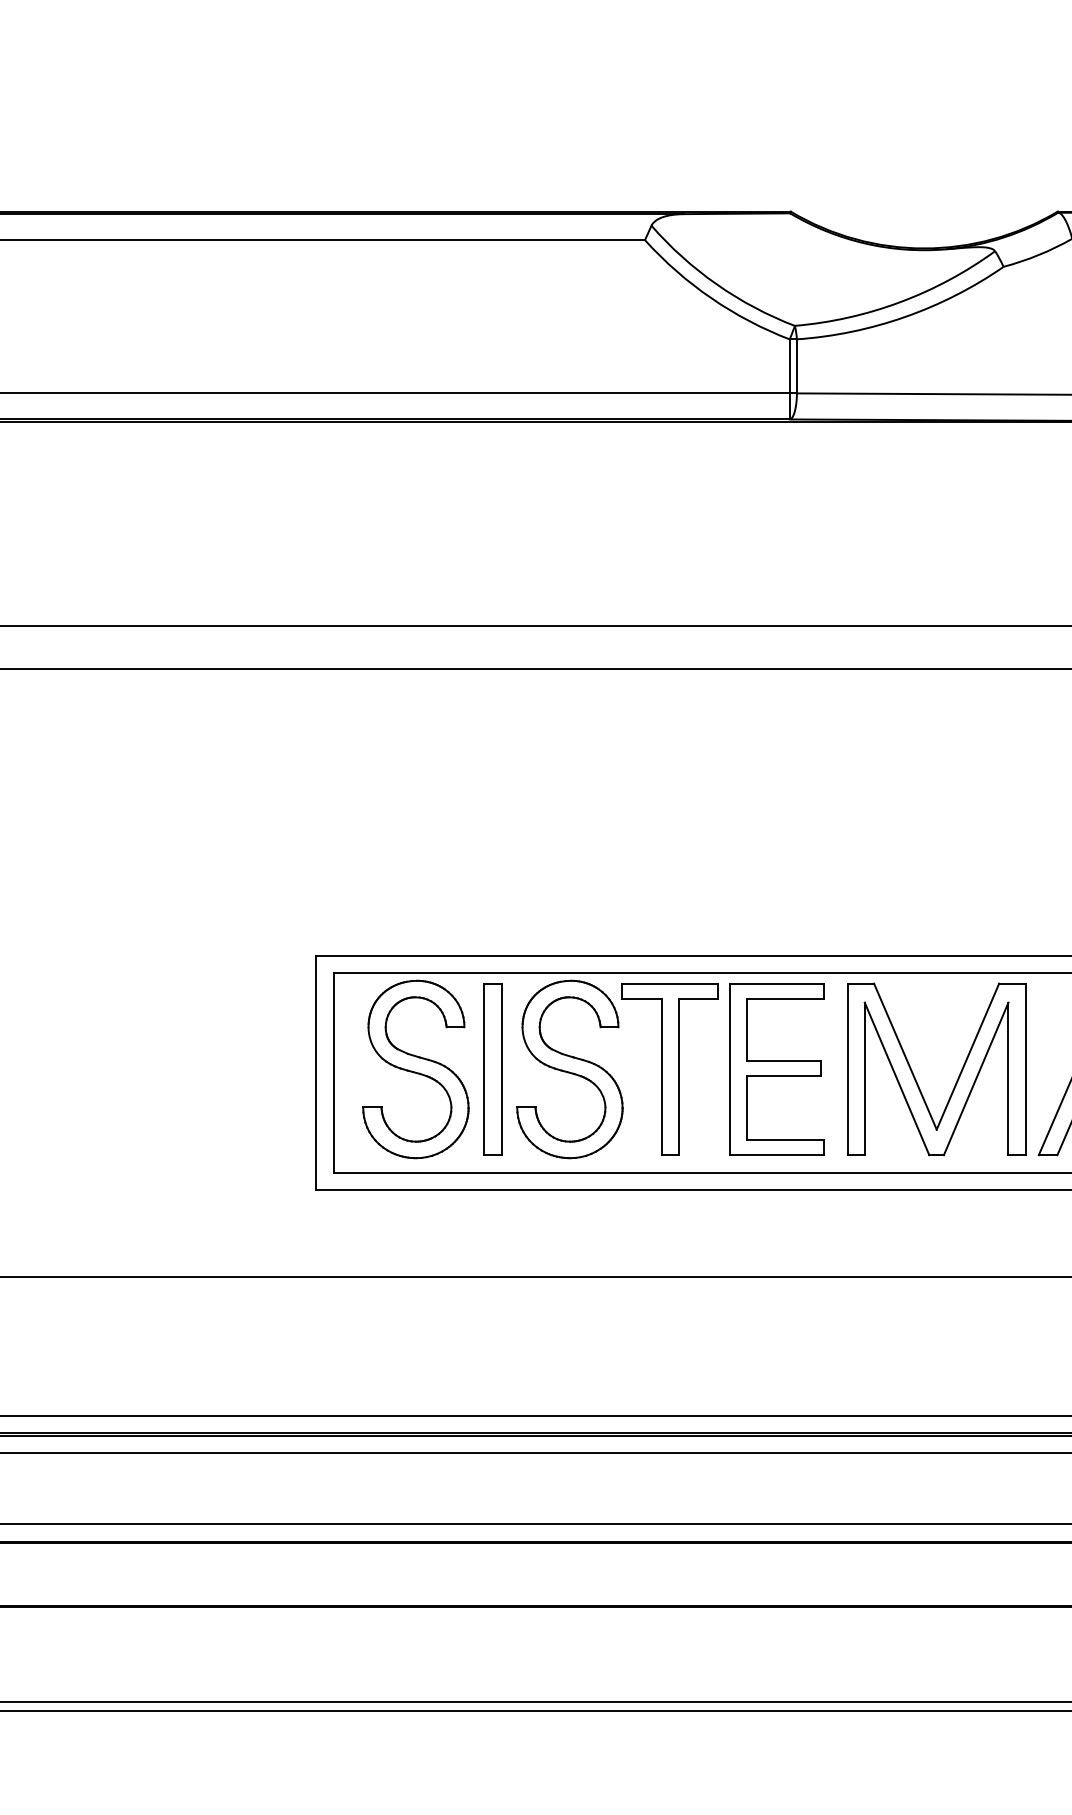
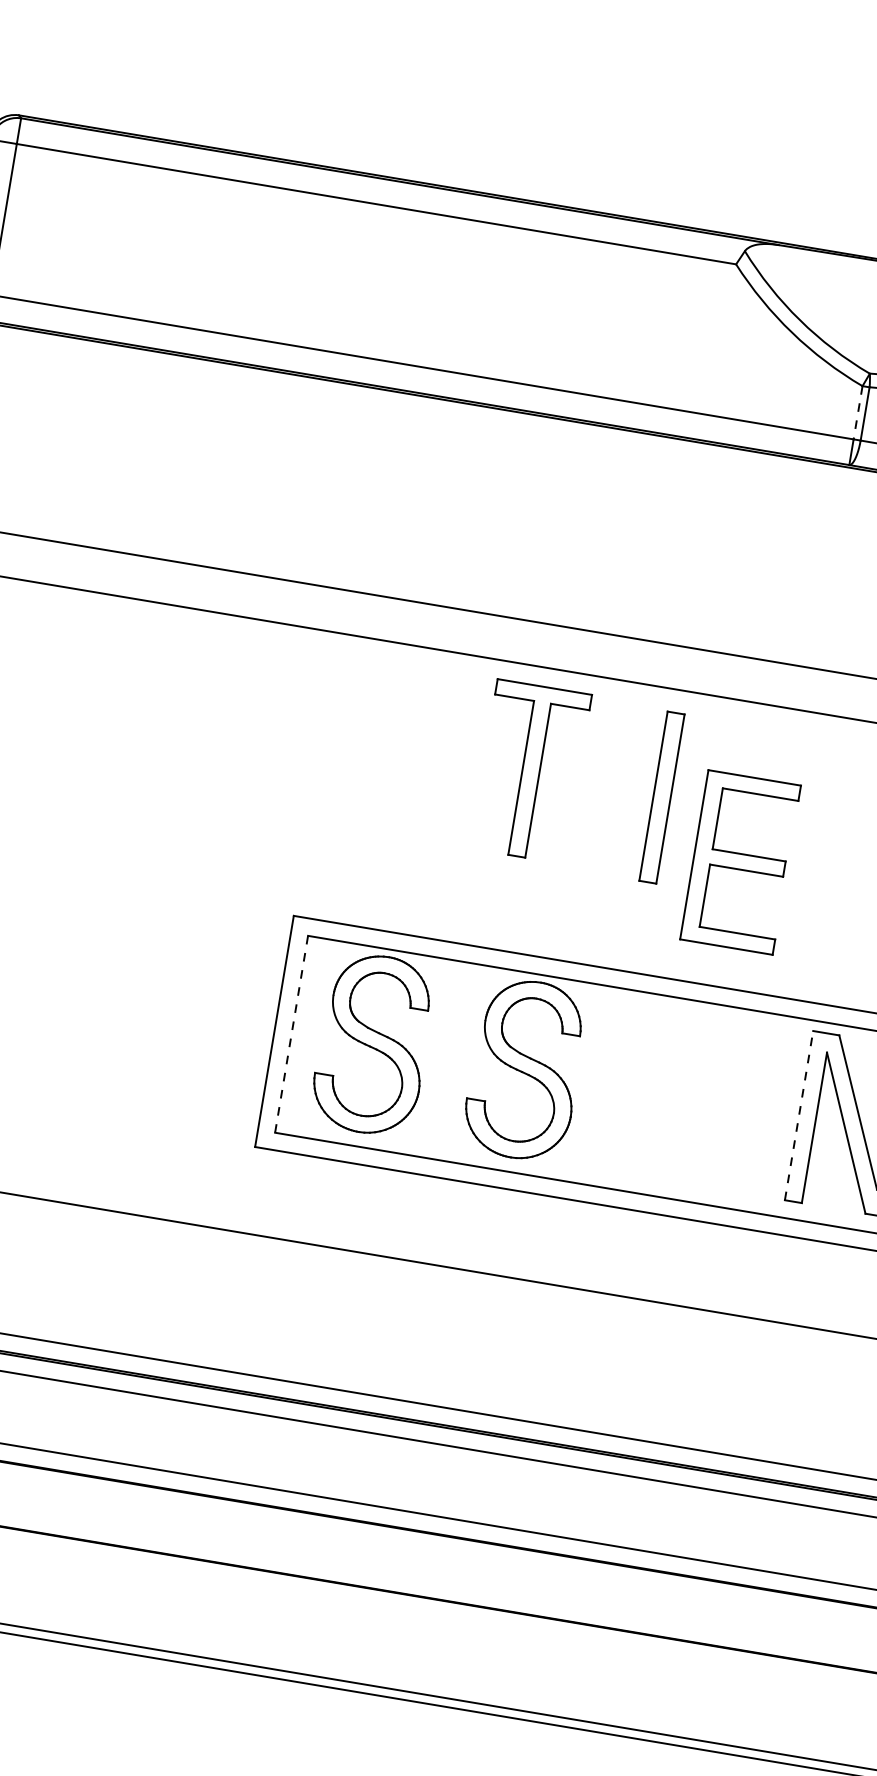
line: (789, 366) -> (857, 412), solid -> dashed
part: (492, 1069) -> (661, 797), moved
part: (669, 1069) -> (530, 771), moved
part: (776, 1069) -> (739, 862), moved
line: (847, 1069) -> (798, 1115), solid -> dashed
line: (333, 1072) -> (291, 1033), solid -> dashed

